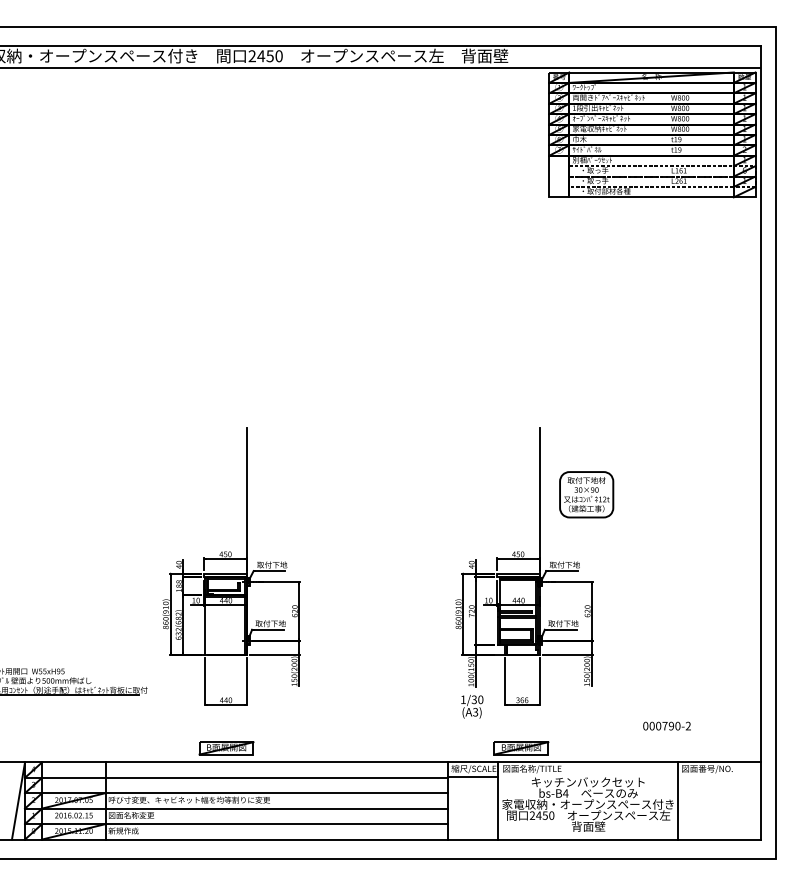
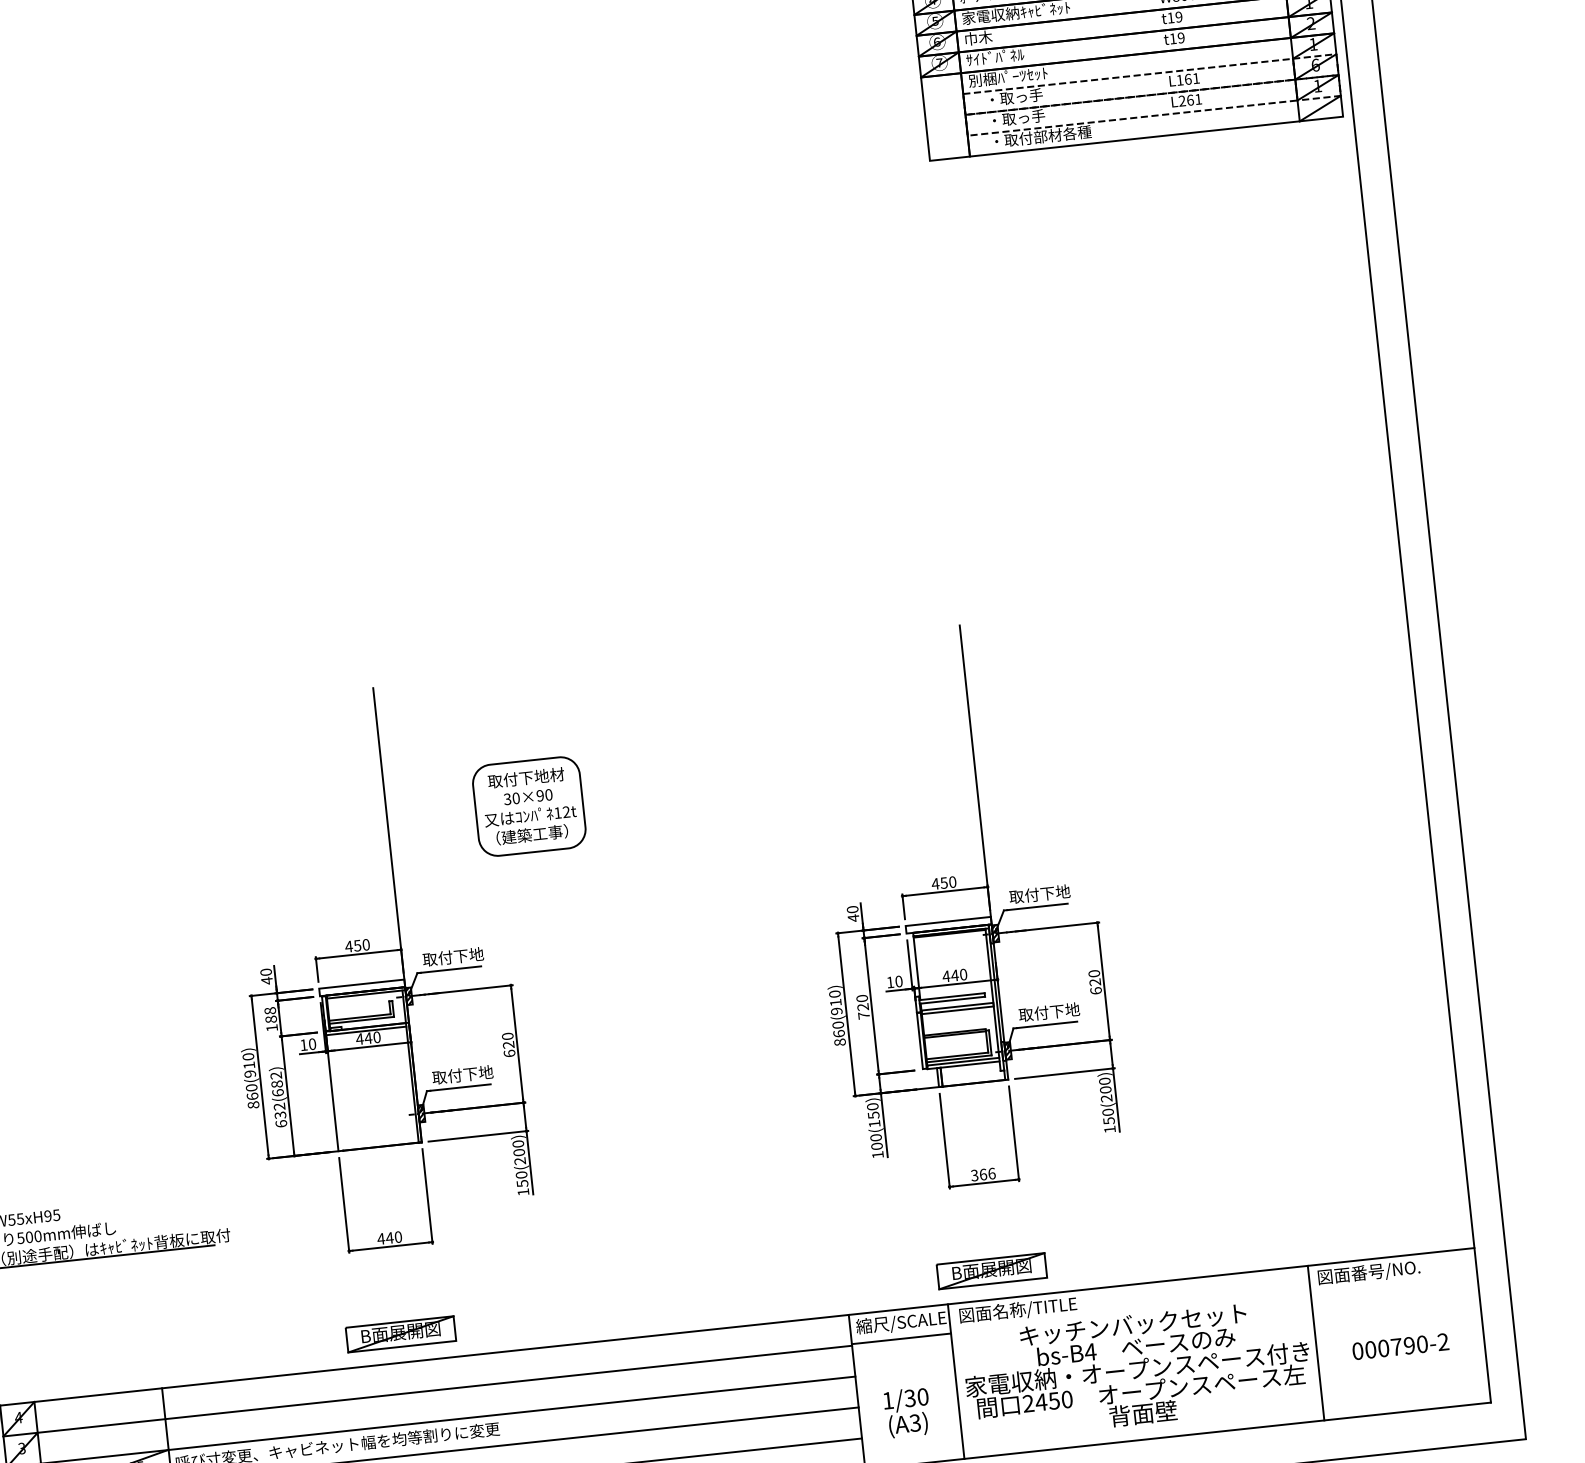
part: (586, 494) -> (528, 806), moved
text: (472, 706) -> (907, 1412), moved
text: (666, 725) -> (1399, 1345), moved

